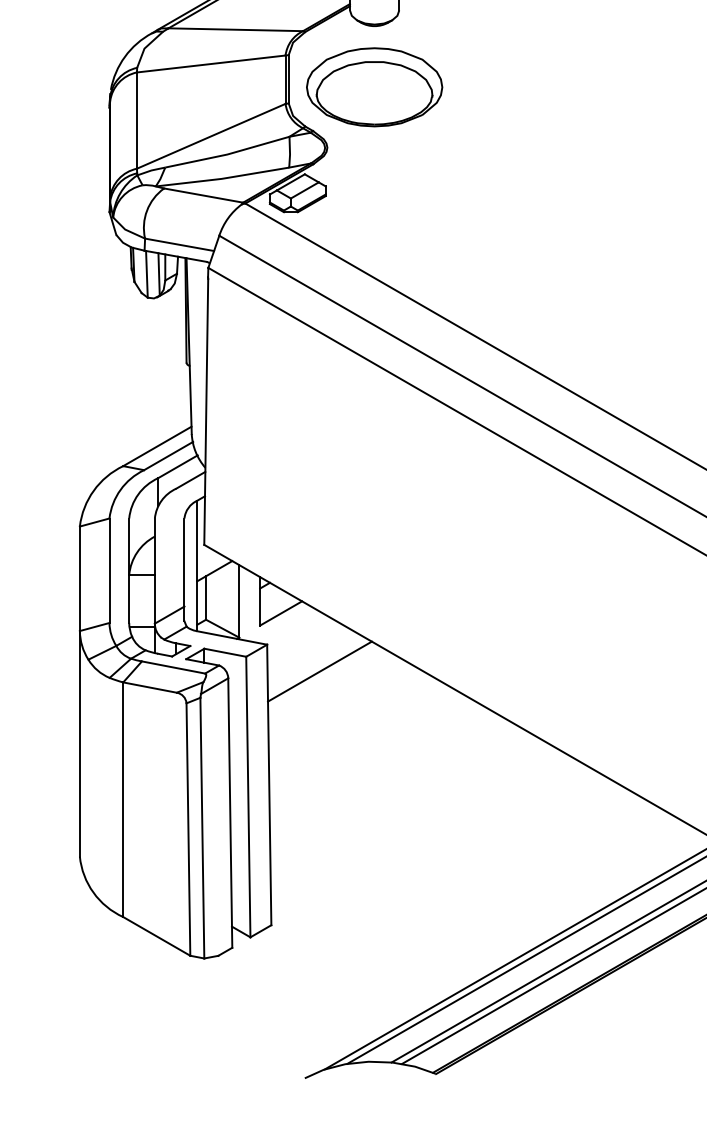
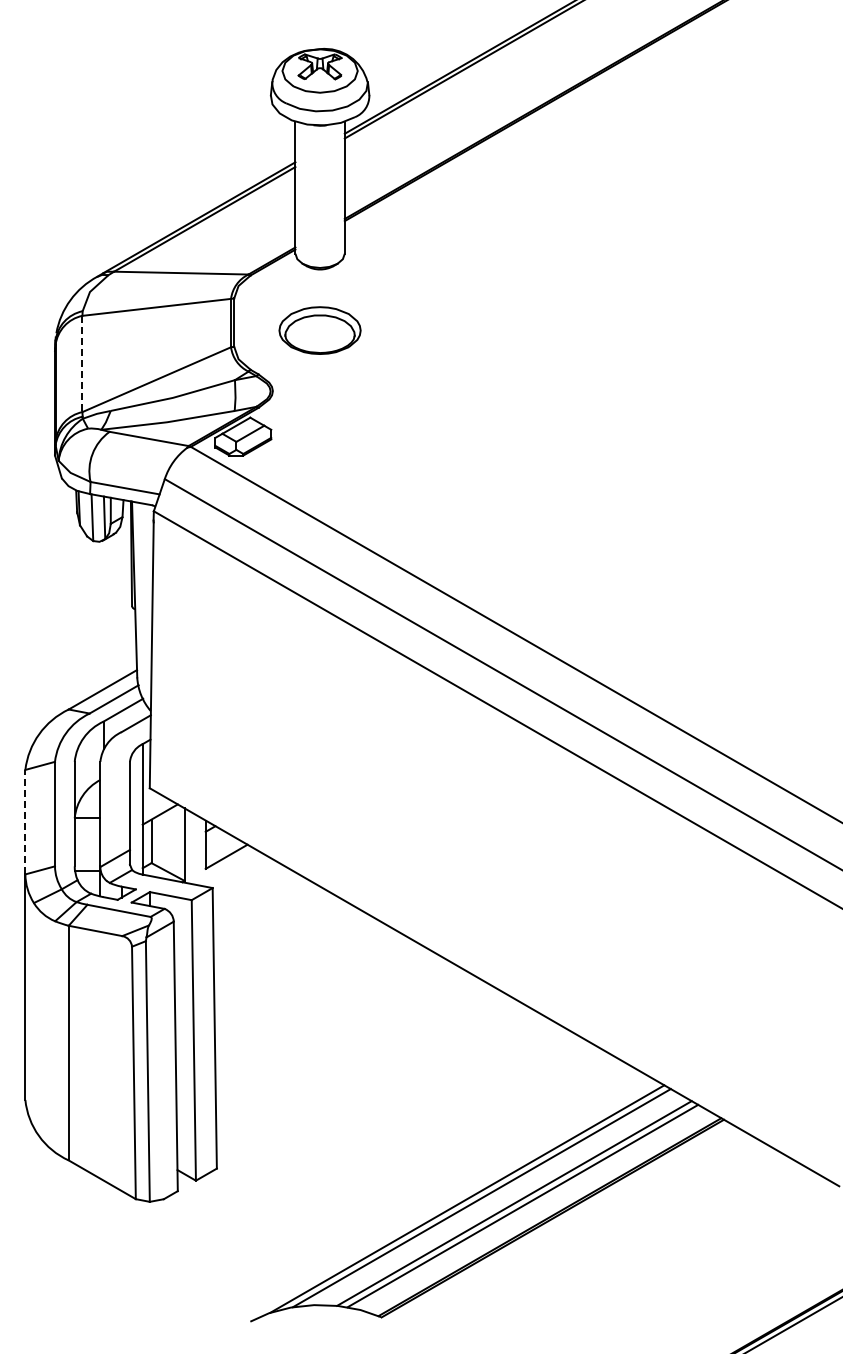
part: (374, 87) -> (319, 330), size x0.6
line: (137, 121) -> (82, 364), solid -> dashed
line: (80, 578) -> (25, 821), solid -> dashed
line: (320, 671) -> (265, 914), removed

